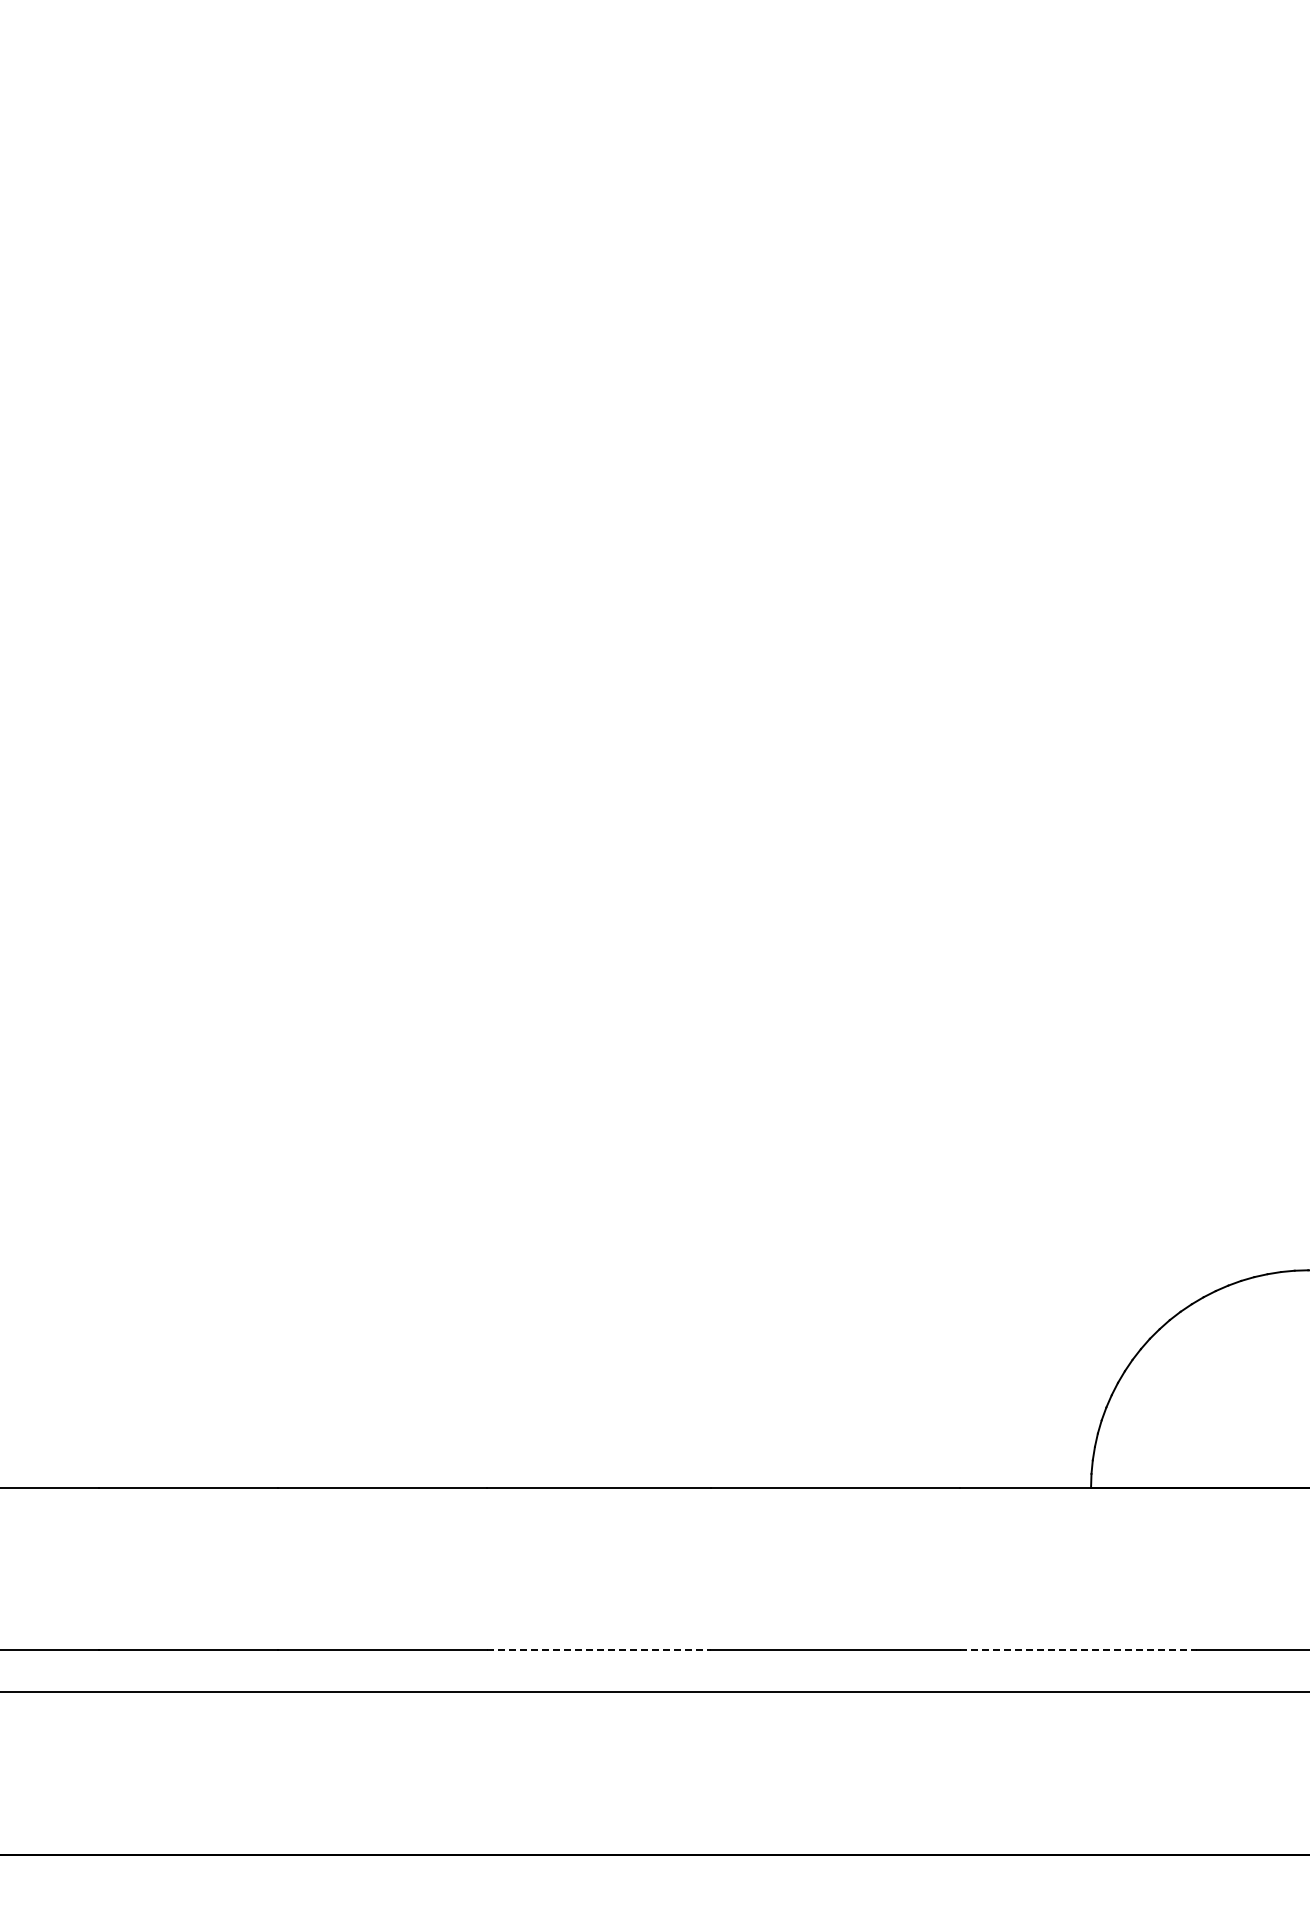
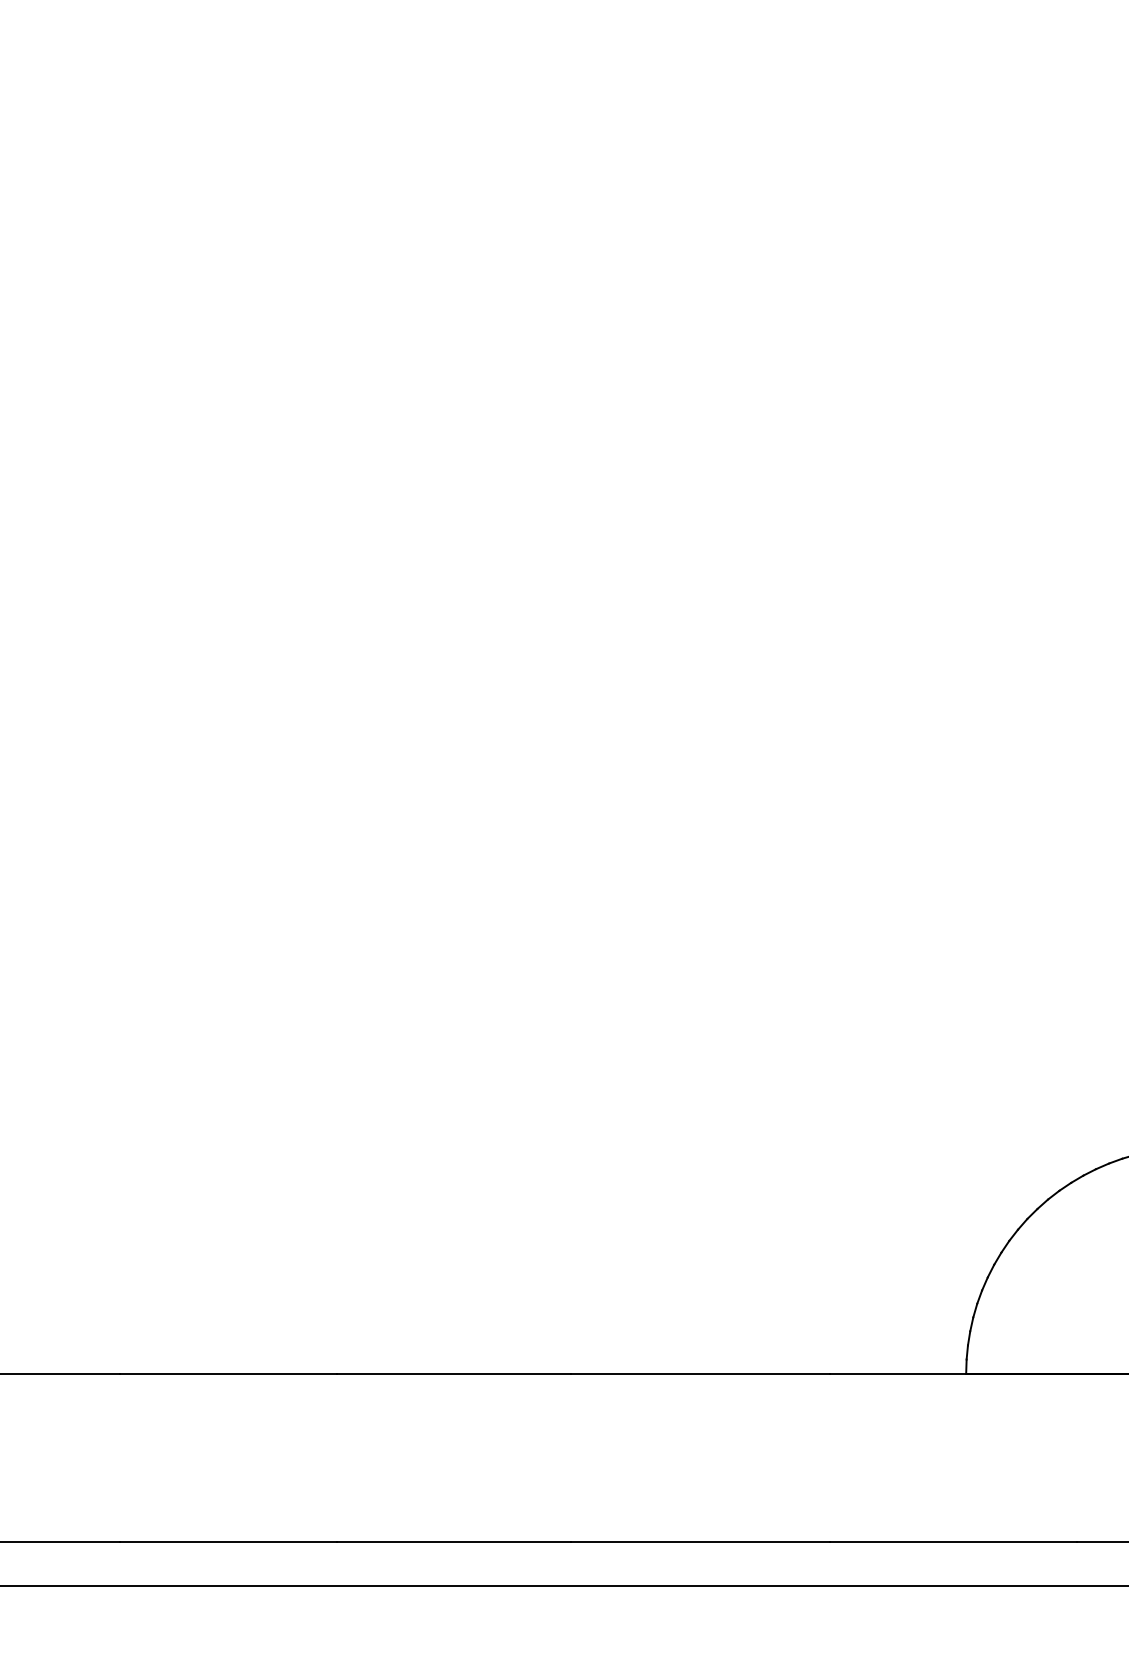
line: (599, 1649) -> (454, 1542), dashed -> solid
line: (1078, 1649) -> (953, 1542), dashed -> solid

